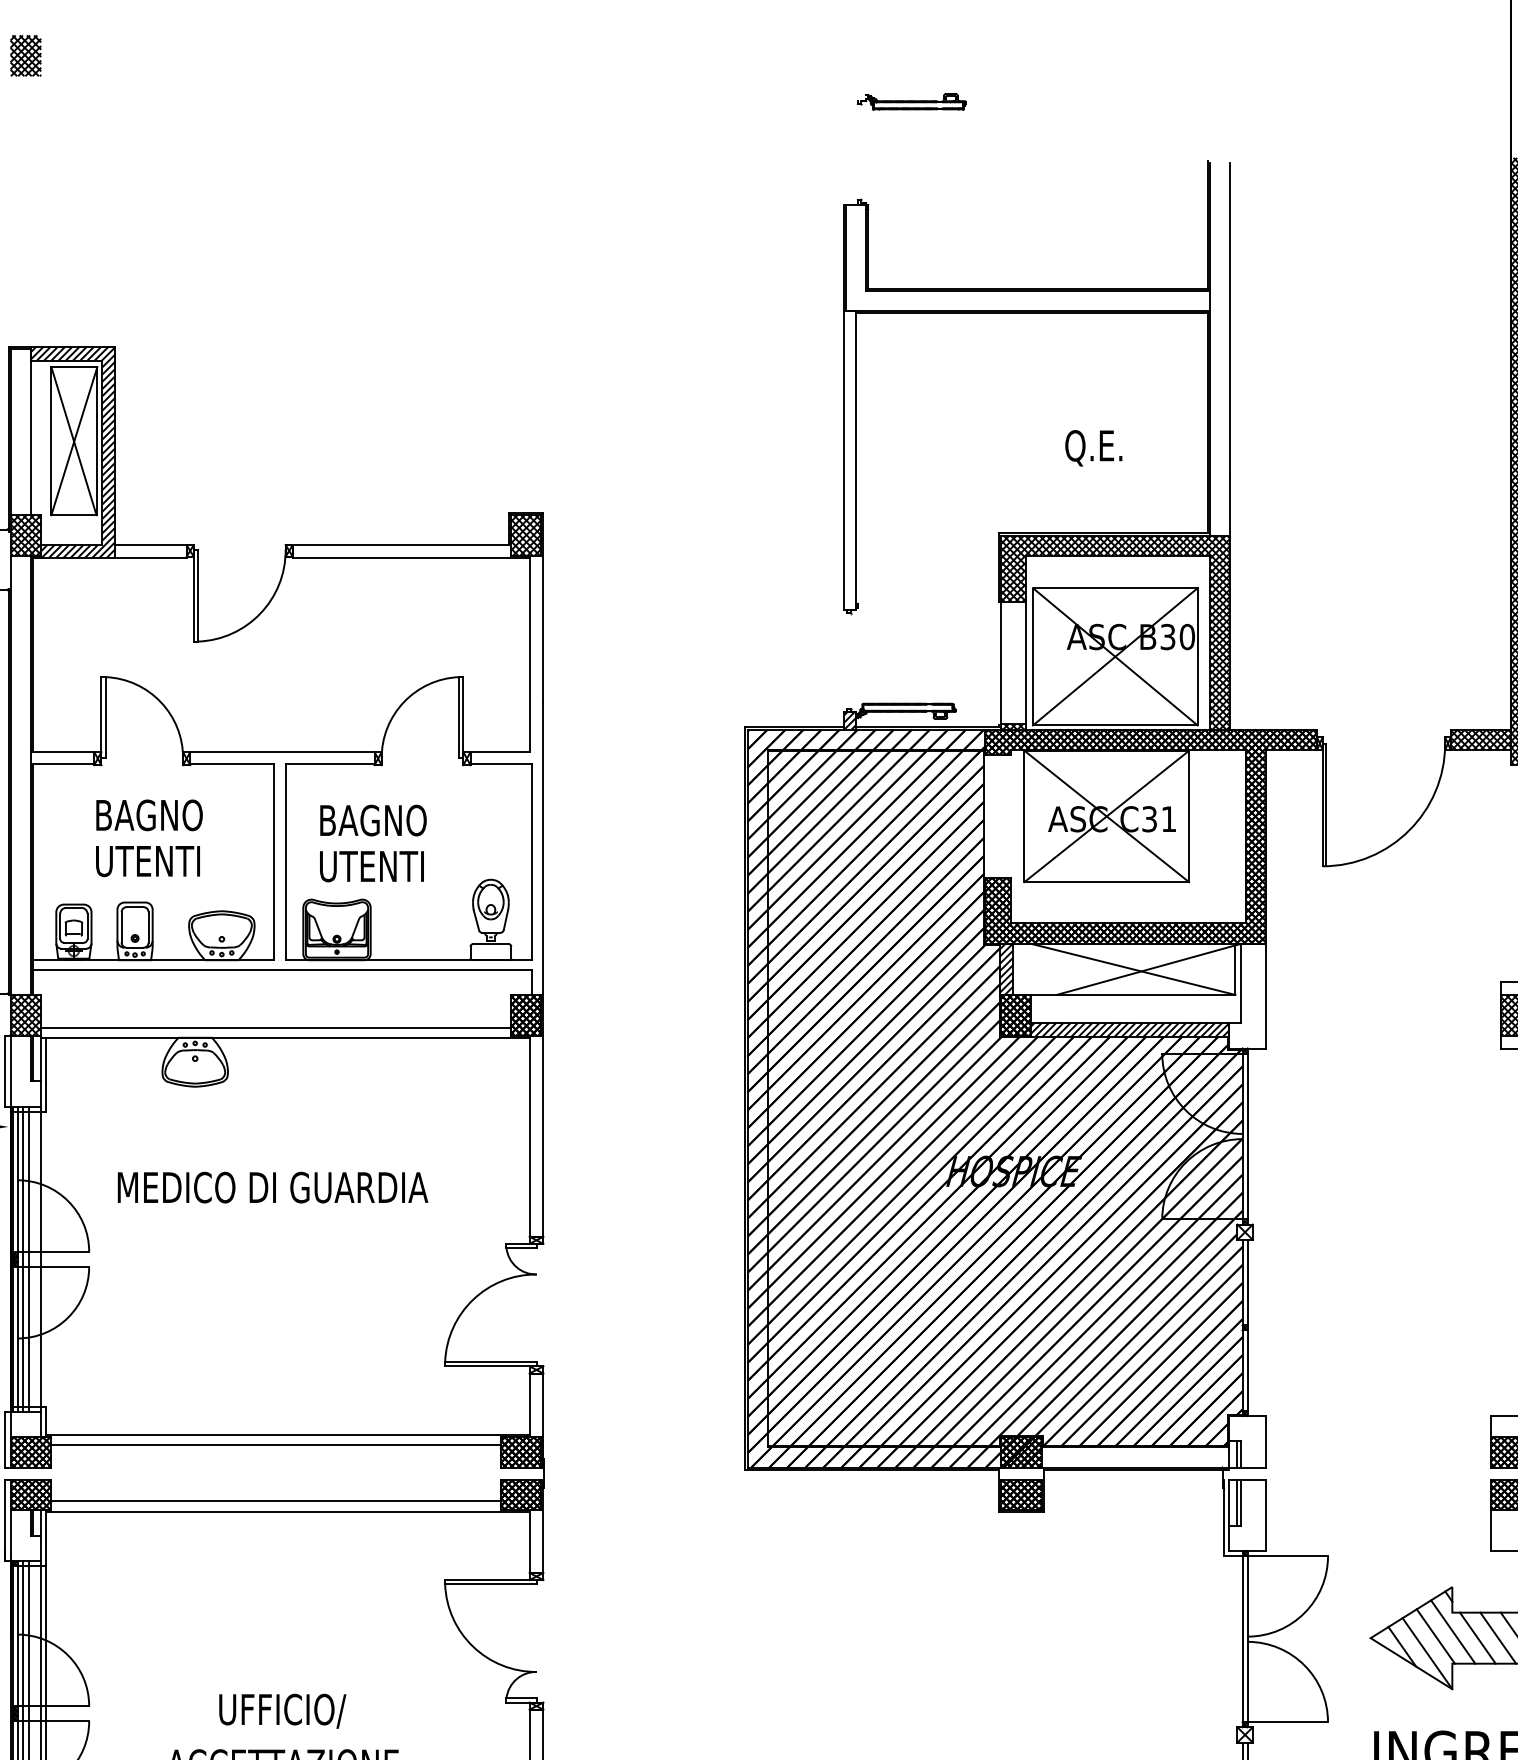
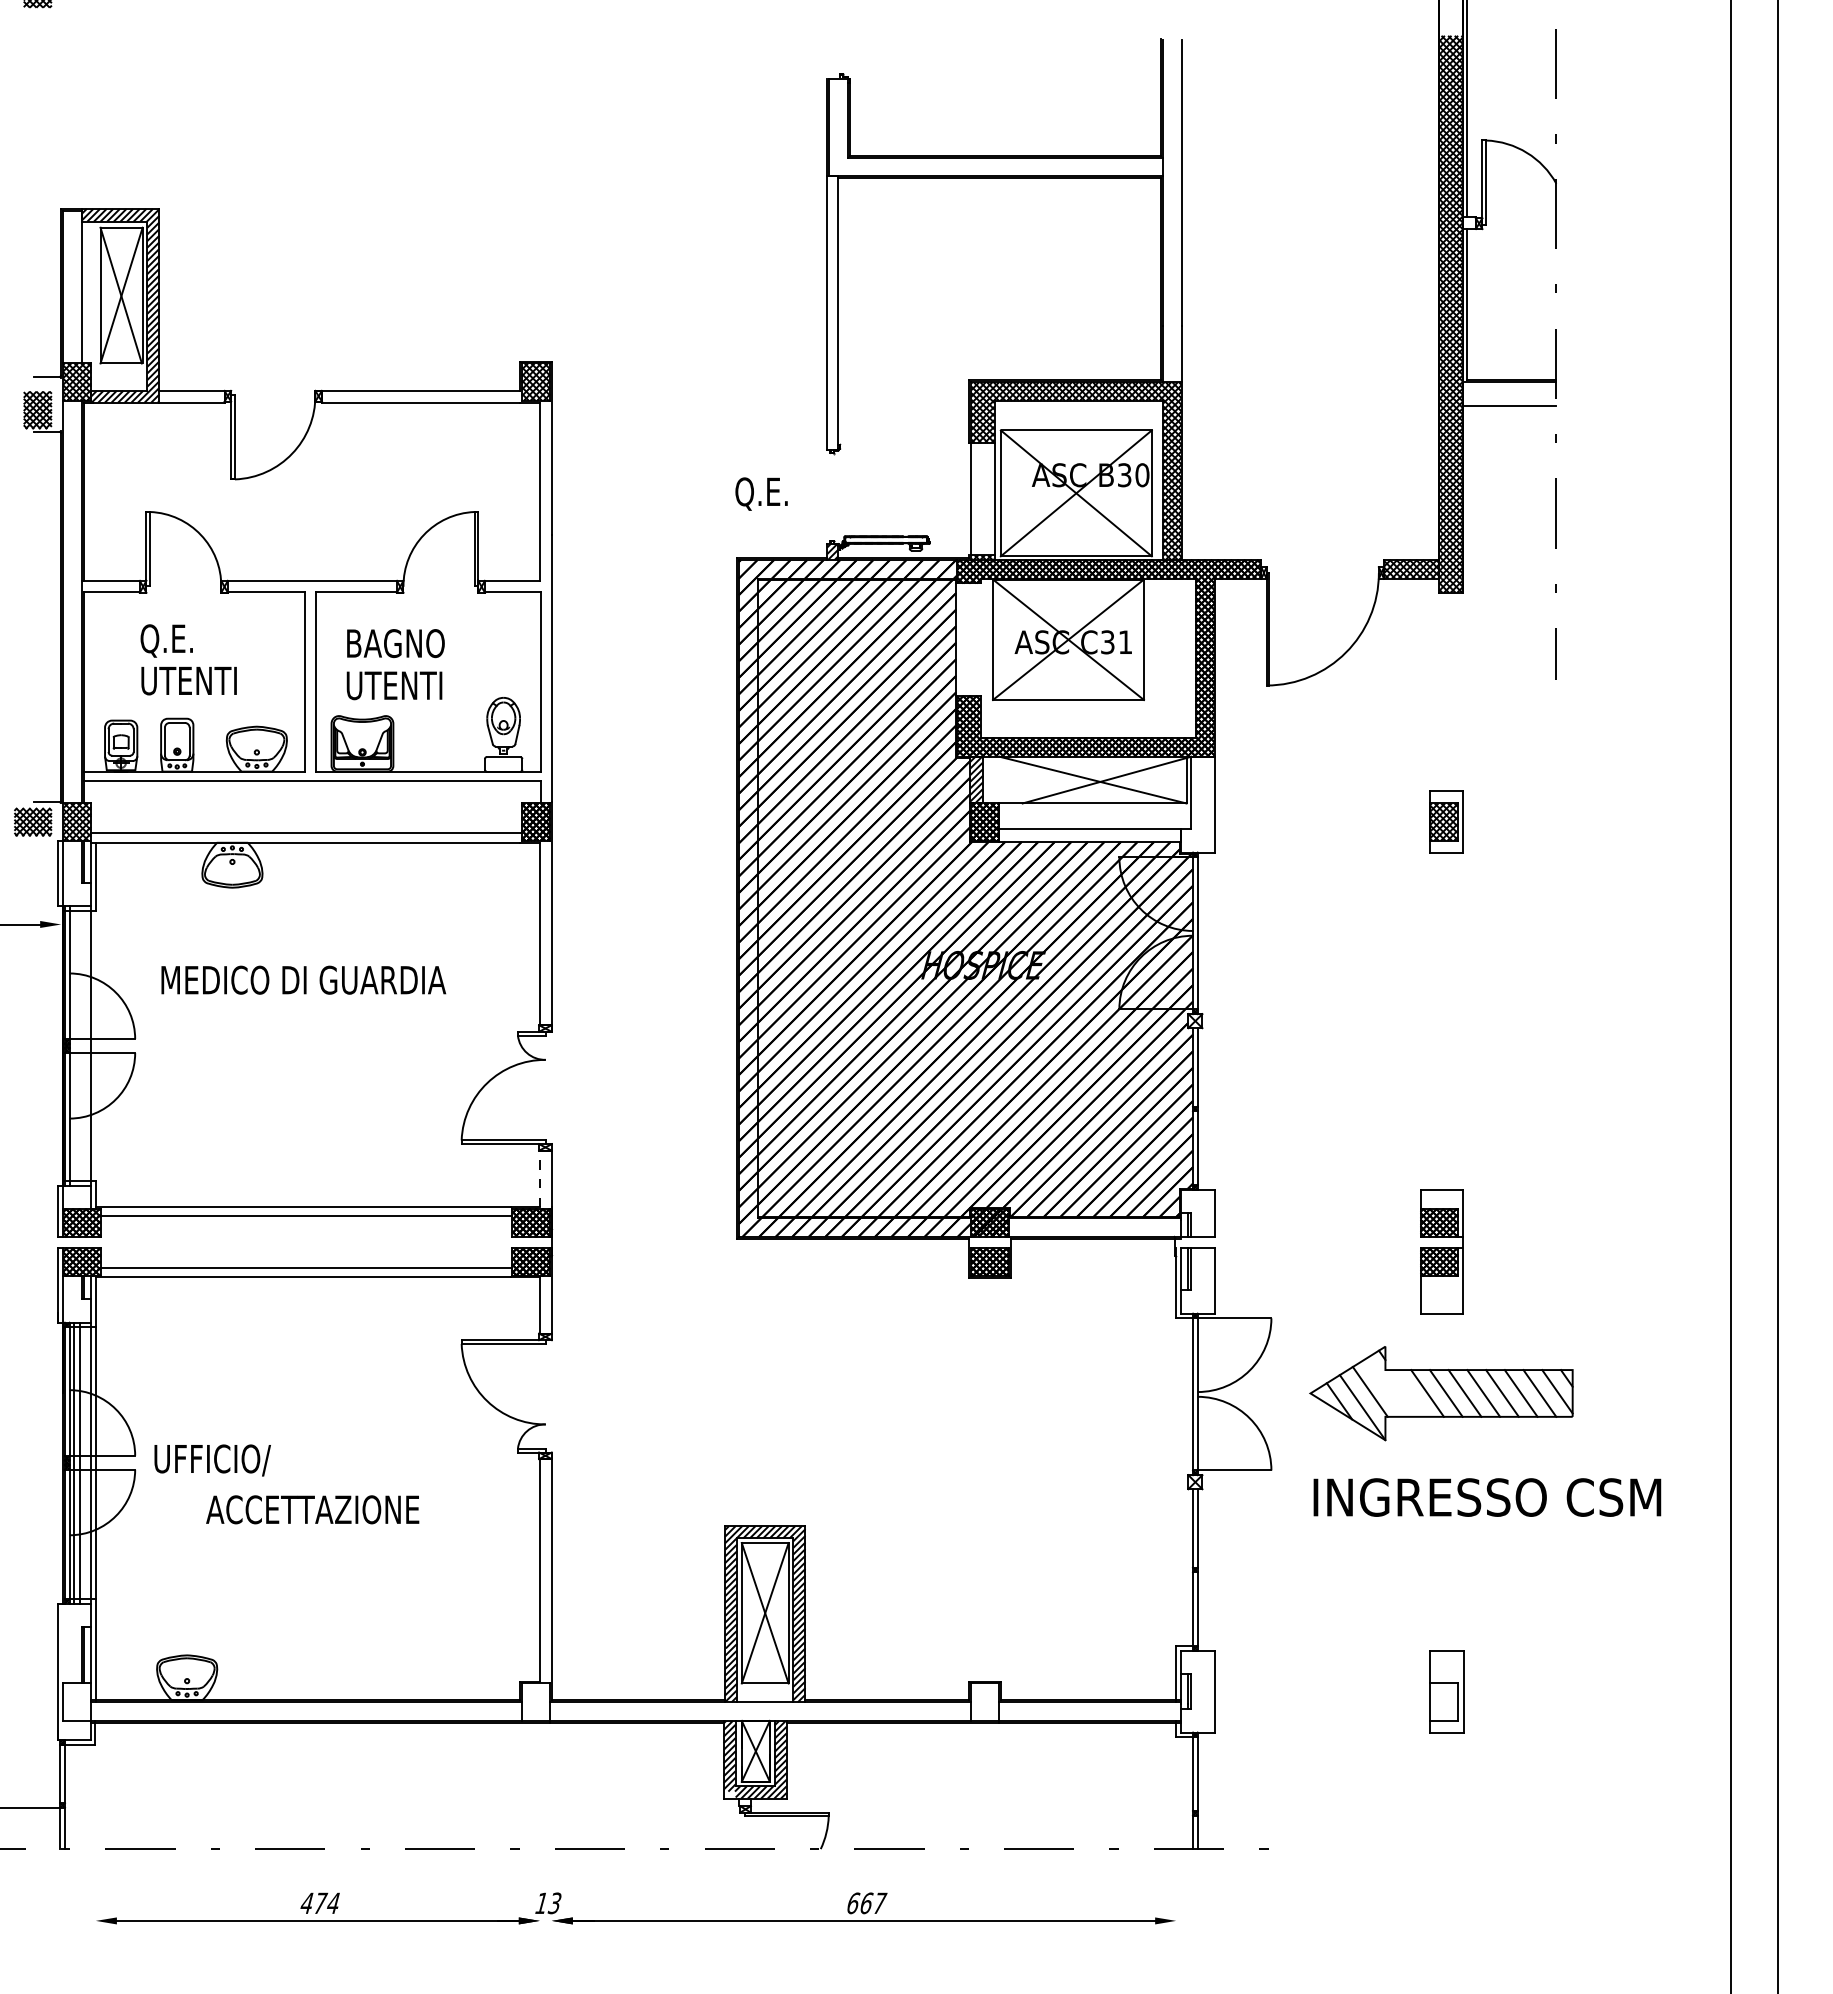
text: (1093, 447) -> (761, 493), moved
text: (148, 817) -> (189, 640), BAGNO -> Q.E.
hatch: (1129, 1029) -> (1089, 835), removed
line: (23, 1258) -> (74, 1045), removed
line: (28, 1258) -> (79, 1045), removed
line: (530, 1403) -> (539, 1178), solid -> dashed
line: (1452, 1631) -> (1385, 1387), removed
line: (1477, 1638) -> (1408, 1393), removed
text: (282, 1711) -> (212, 1460), moved

